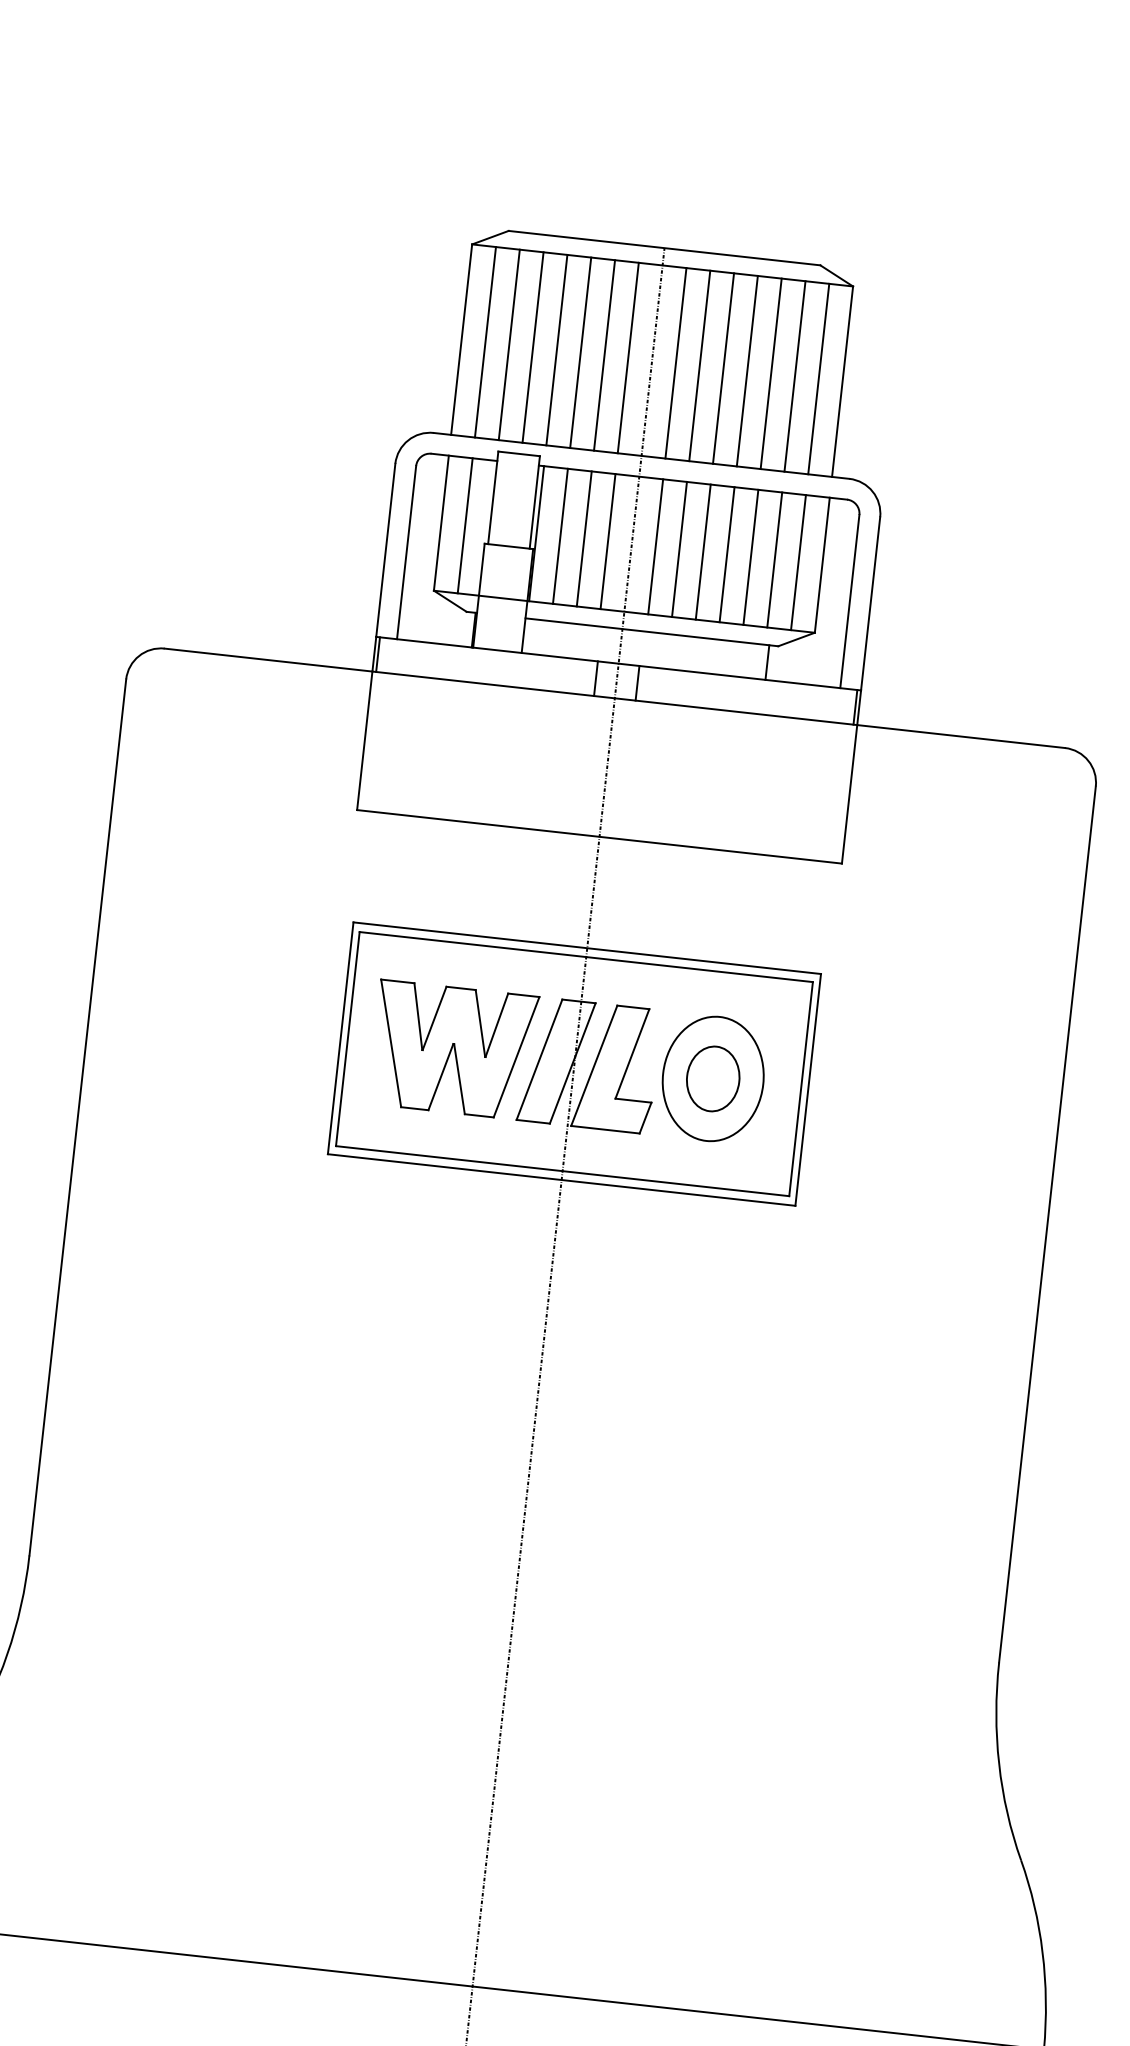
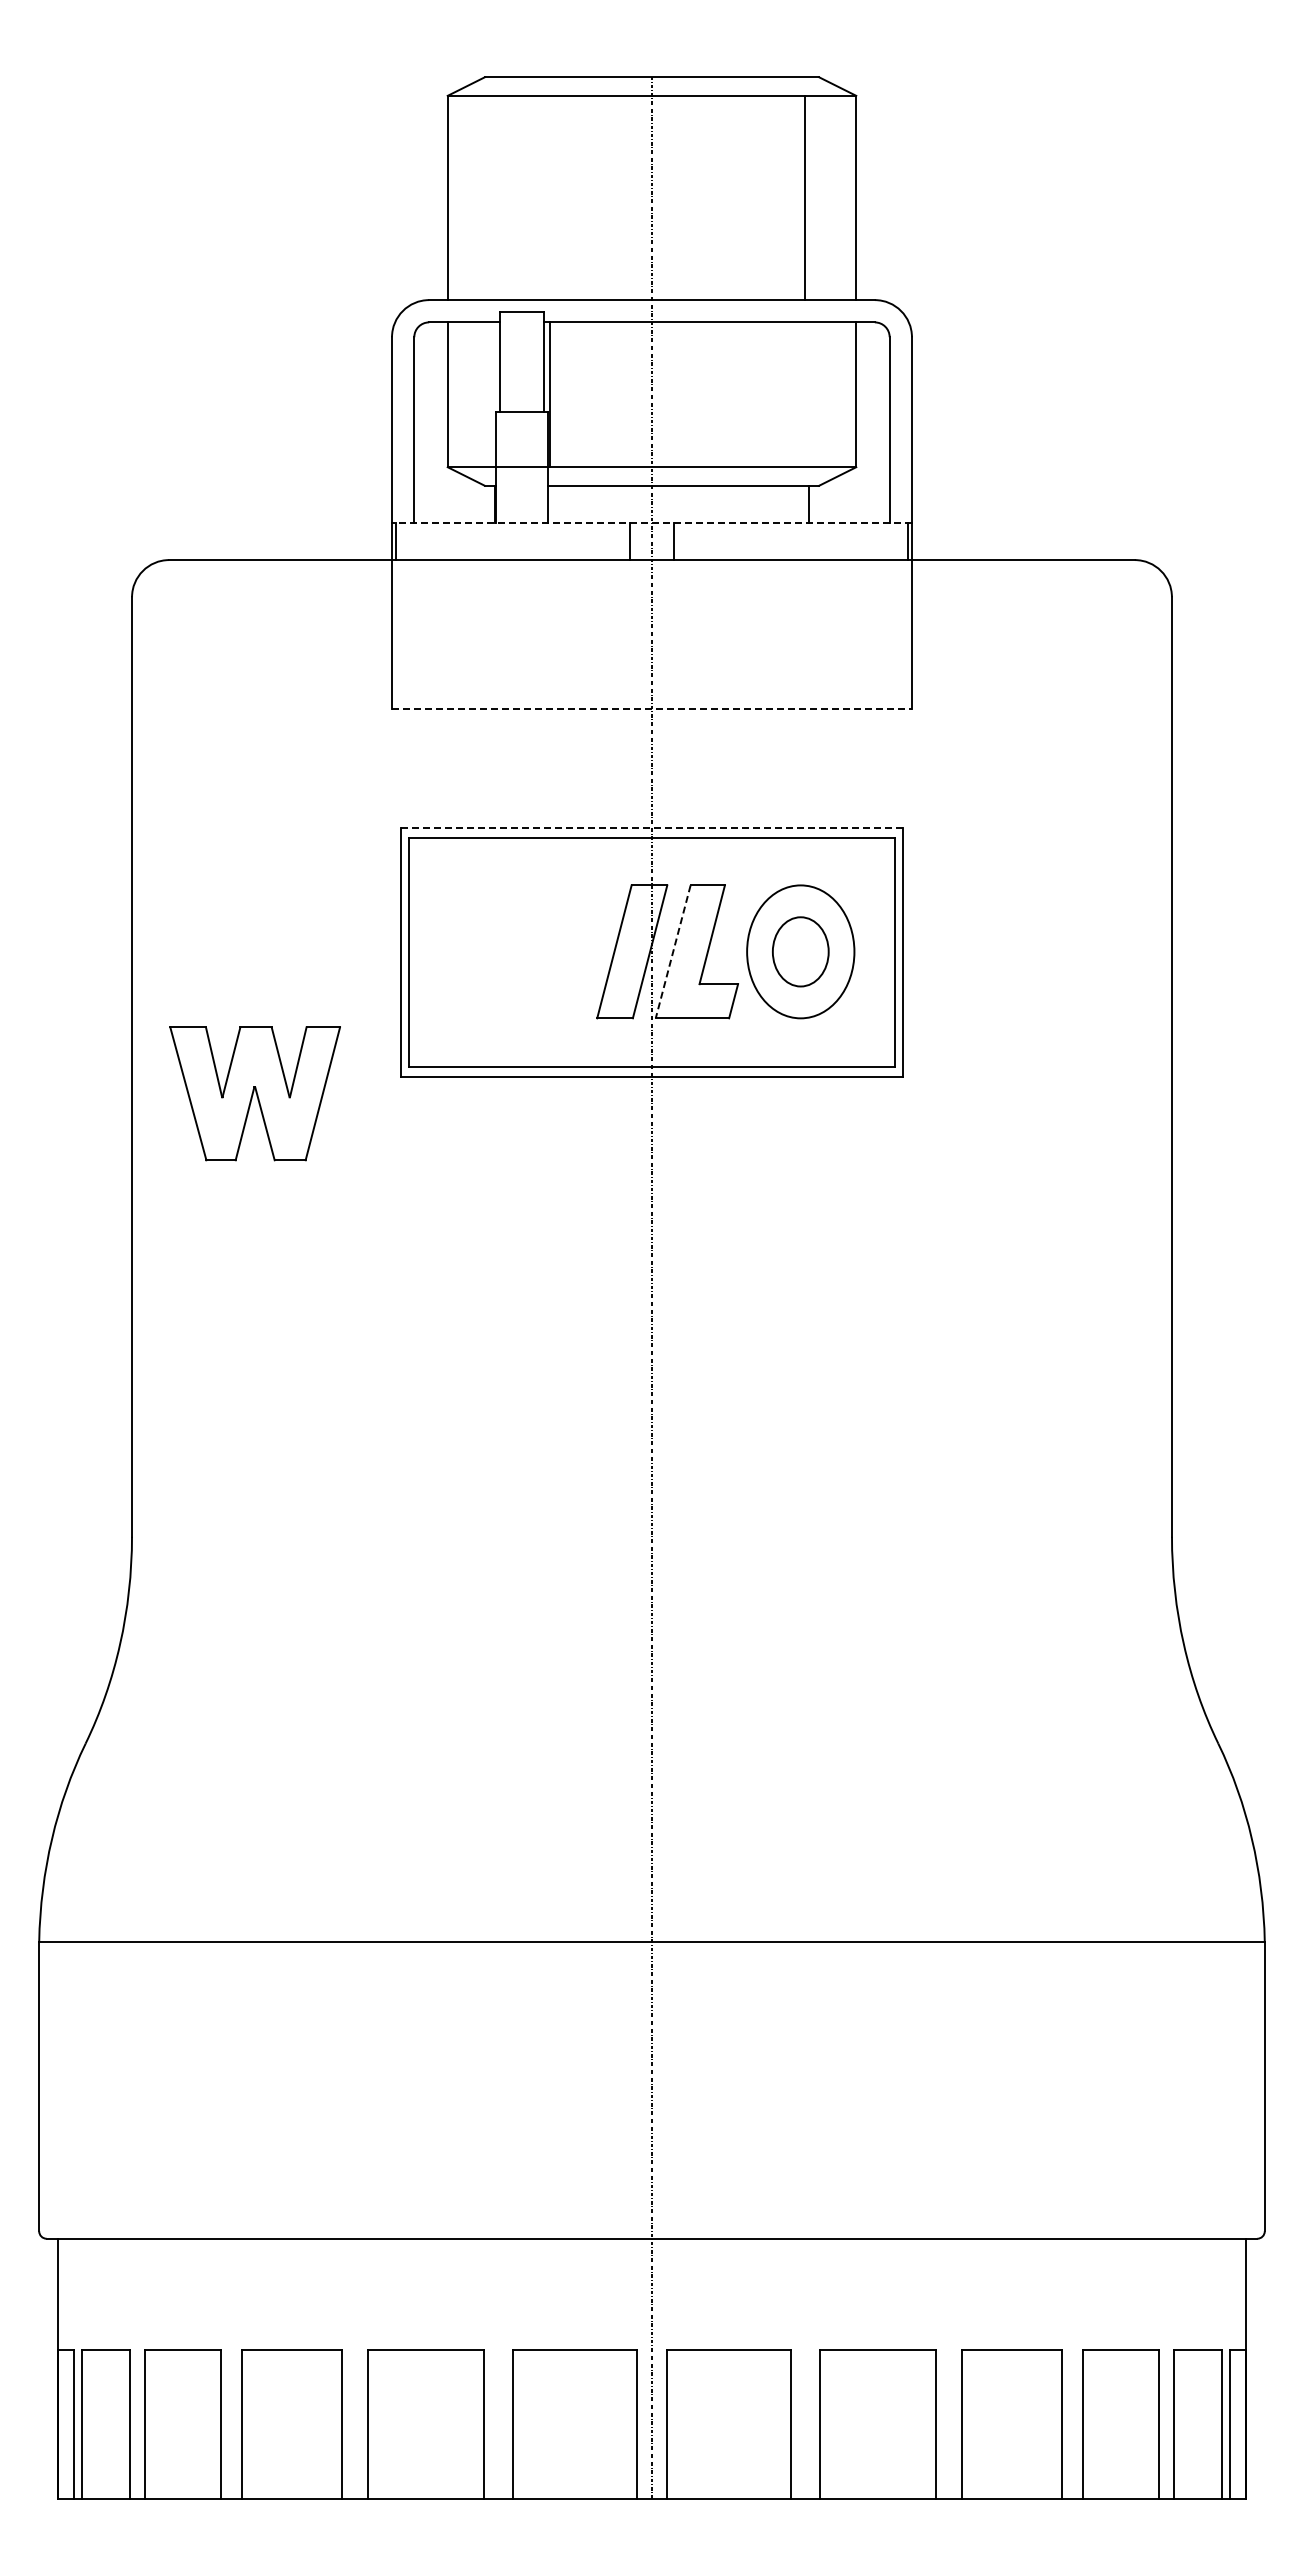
line: (485, 341) -> (473, 197), removed
line: (509, 344) -> (498, 197), removed
line: (533, 347) -> (524, 197), removed
line: (556, 349) -> (549, 197), removed
line: (580, 352) -> (575, 197), removed
line: (604, 354) -> (600, 197), removed
line: (628, 357) -> (626, 197), removed
line: (675, 362) -> (677, 197), removed
line: (700, 365) -> (703, 197), removed
line: (723, 368) -> (728, 197), removed
line: (747, 370) -> (754, 197), removed
line: (771, 373) -> (779, 197), removed
line: (818, 378) -> (830, 197), removed
line: (465, 525) -> (473, 394), removed
line: (560, 536) -> (575, 394), removed
line: (583, 538) -> (600, 394), removed
line: (608, 541) -> (626, 394), removed
line: (655, 546) -> (677, 394), removed
line: (679, 549) -> (703, 394), removed
line: (703, 551) -> (728, 394), removed
line: (727, 554) -> (754, 394), removed
line: (750, 557) -> (779, 394), removed
line: (775, 559) -> (805, 394), removed
line: (798, 562) -> (830, 394), removed
line: (619, 663) -> (652, 522), solid -> dashed
line: (600, 836) -> (652, 708), solid -> dashed
line: (587, 948) -> (652, 828), solid -> dashed
part: (452, 1049) -> (254, 1093), moved
line: (594, 1065) -> (673, 951), solid -> dashed

